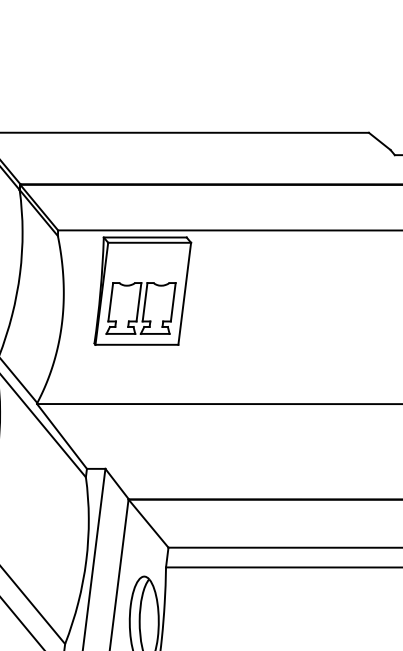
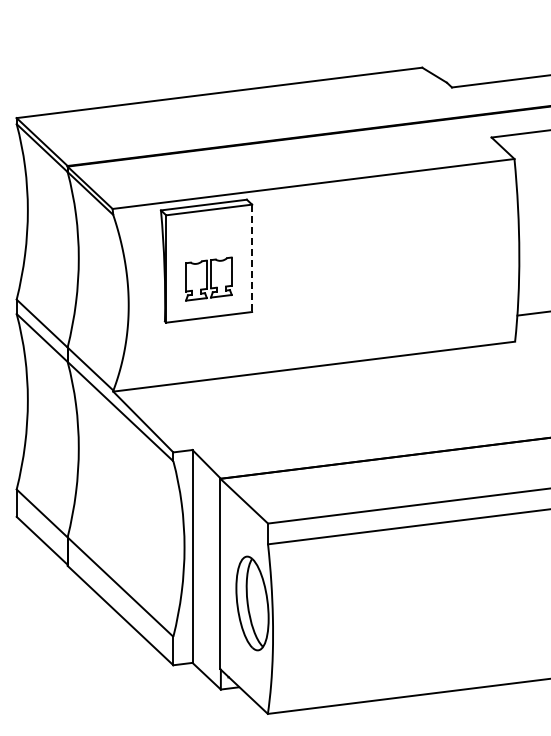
line: (185, 294) -> (252, 258), solid -> dashed
part: (140, 307) -> (208, 278), size x0.7

